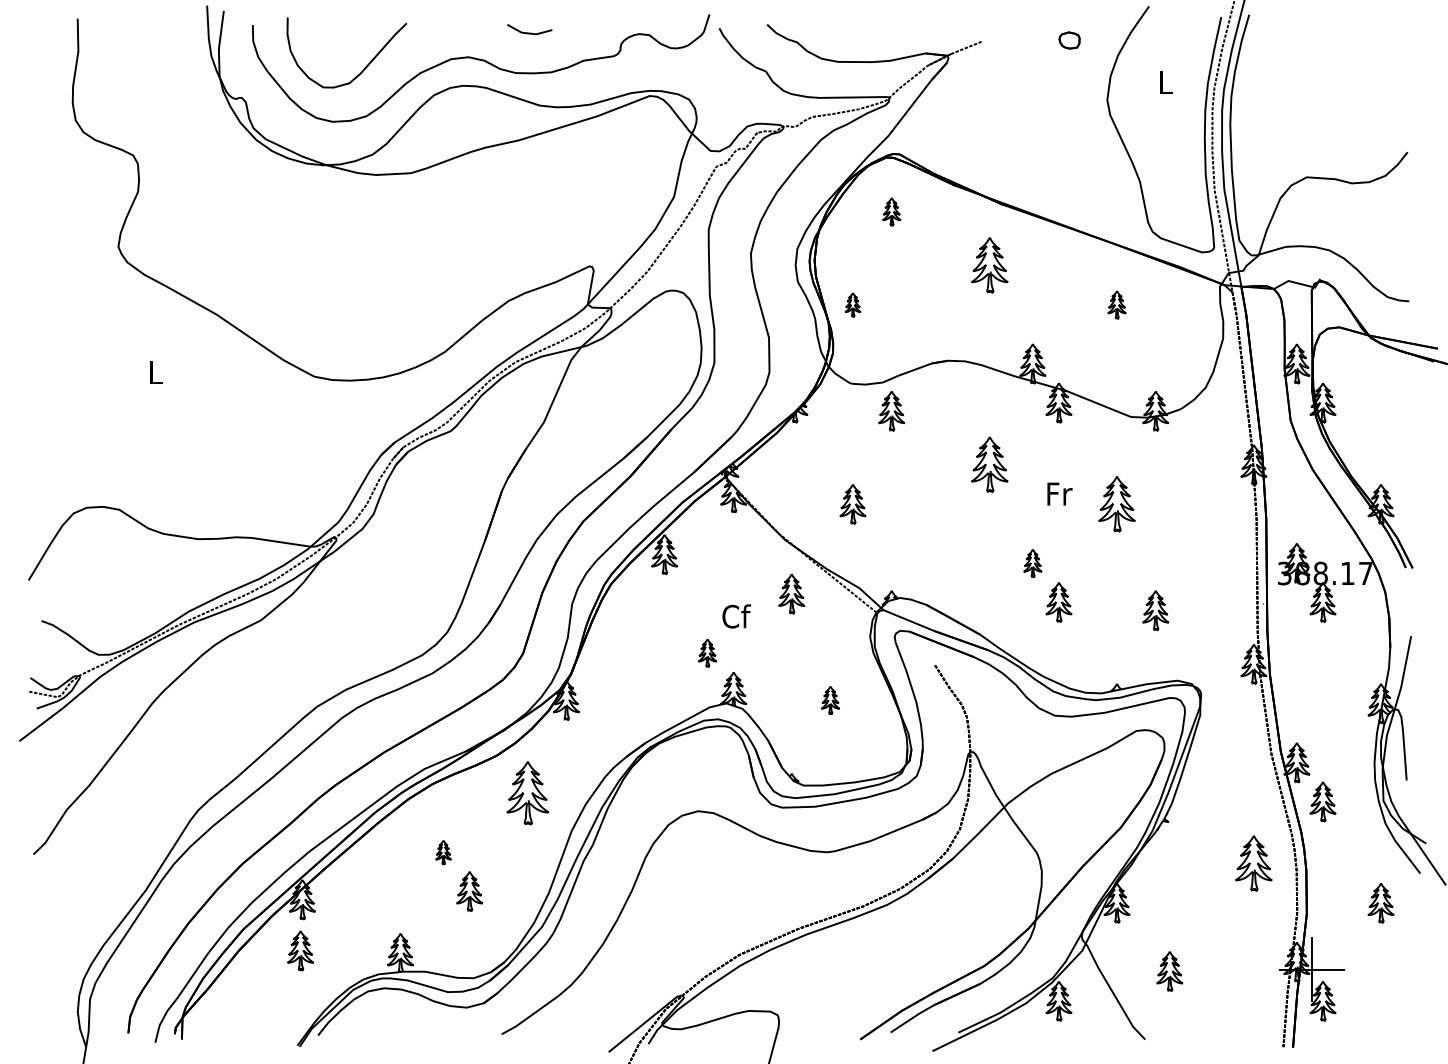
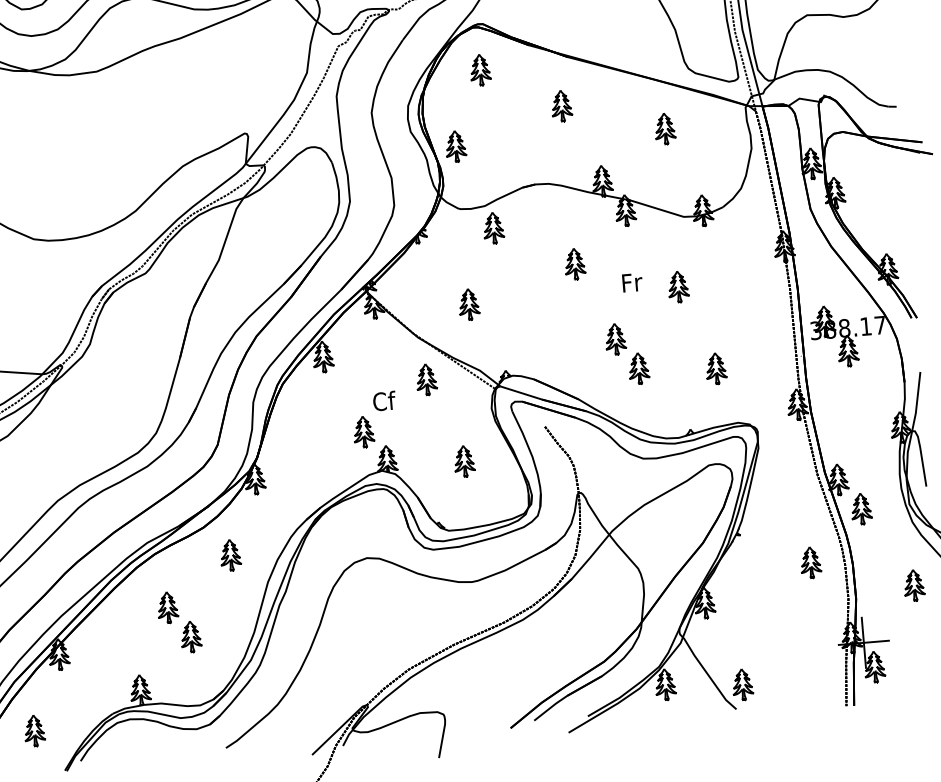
part: (891, 211) -> (480, 69), size x1.43
part: (989, 265) -> (561, 106), size x0.71
part: (852, 304) -> (455, 146), size x1.67
part: (1116, 304) -> (664, 128), size x1.43
part: (989, 464) -> (574, 263), size x0.71
part: (1116, 504) -> (678, 287), size x0.71
part: (1032, 563) -> (615, 339), size x1.43
part: (707, 653) -> (363, 432), size x1.43
part: (830, 700) -> (464, 461), size x1.43
part: (527, 793) -> (230, 555), size x0.62
part: (443, 852) -> (167, 607), size x1.67
part: (1253, 863) -> (810, 562), size x0.71
part: (300, 950) -> (34, 730), moved
part: (1169, 971) -> (742, 684), moved

